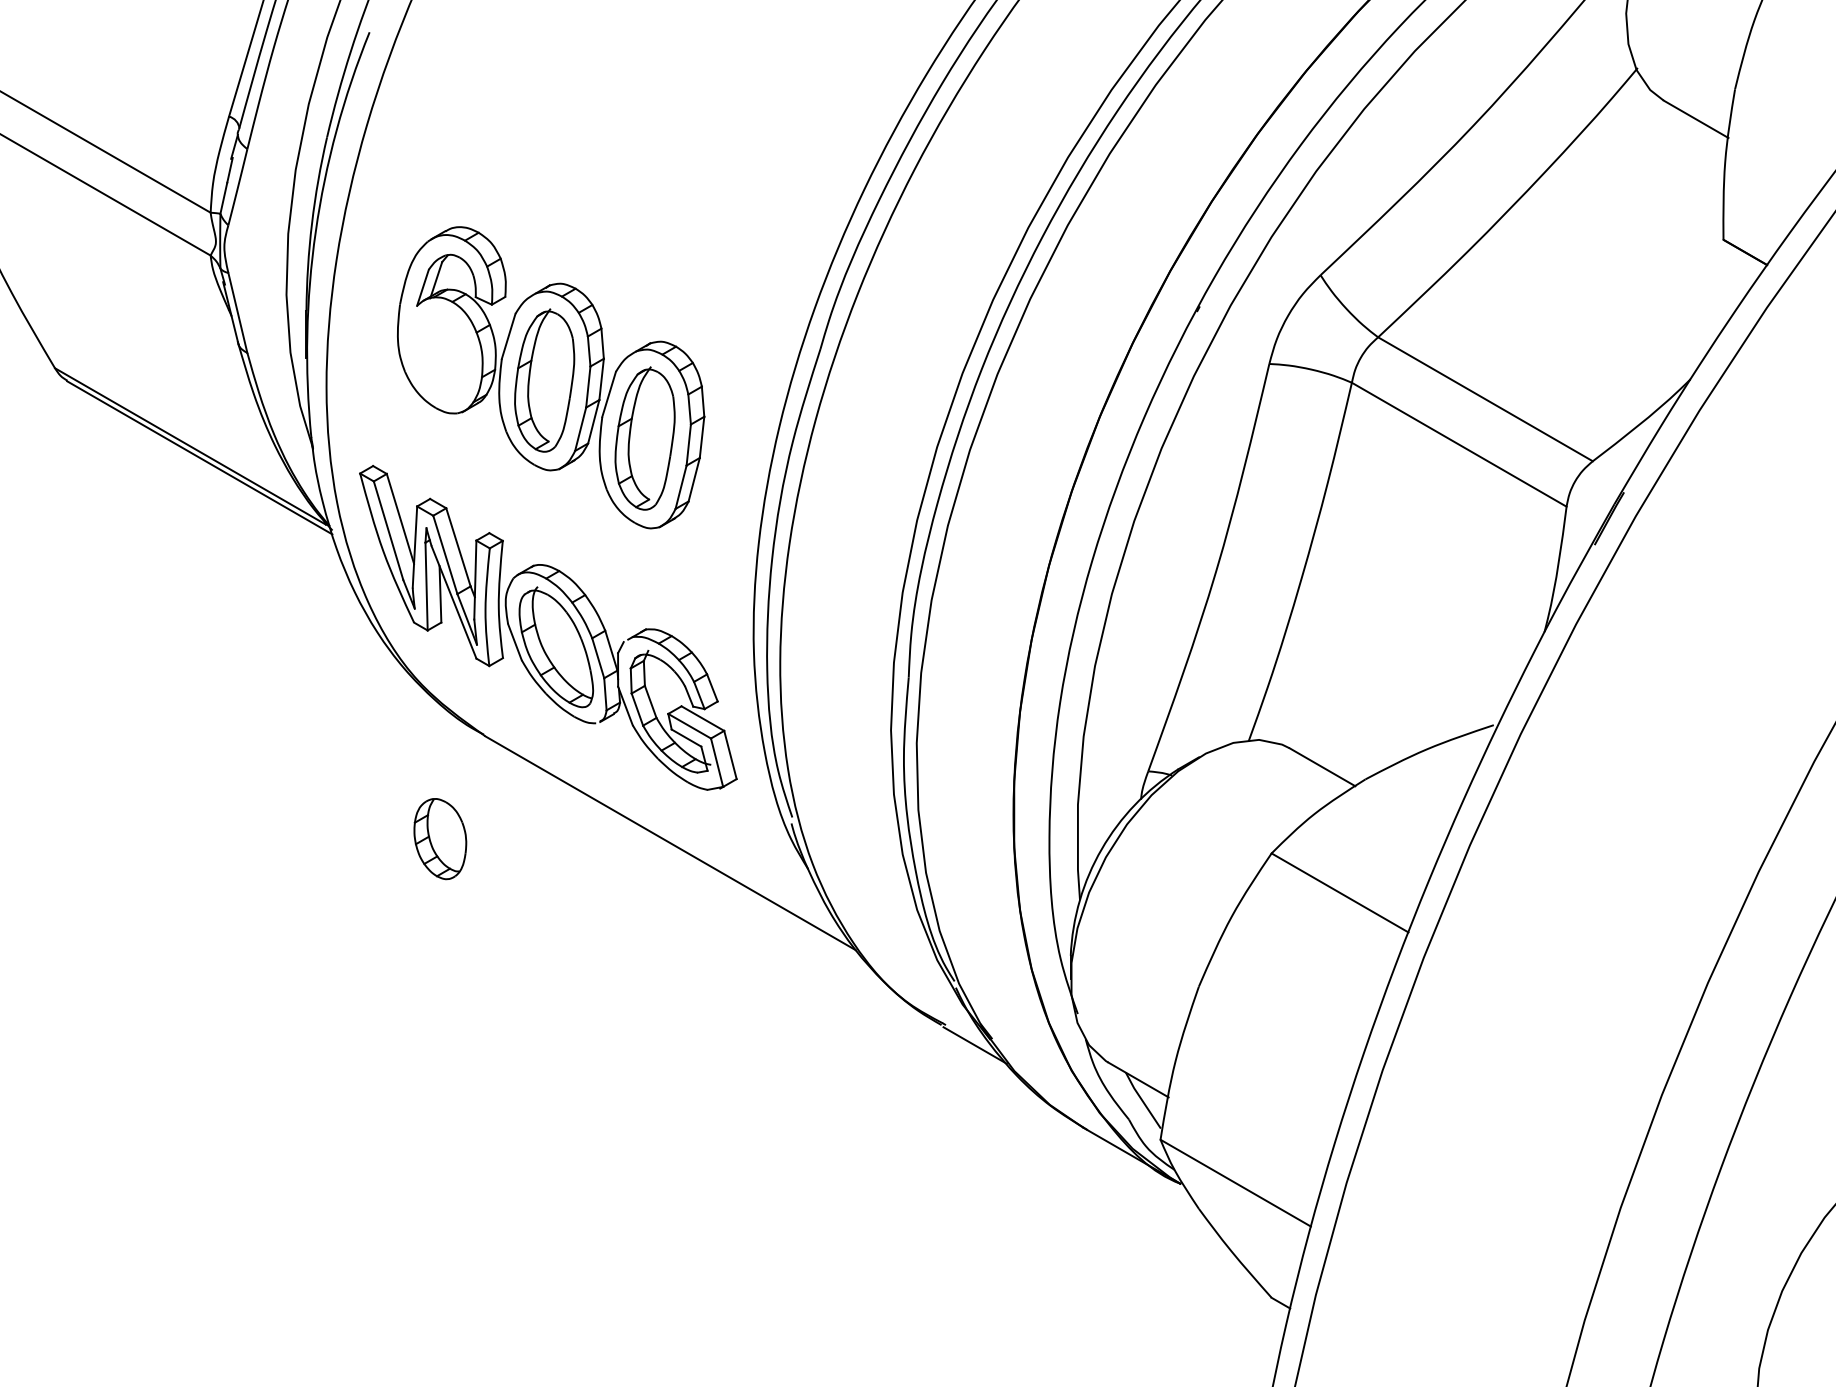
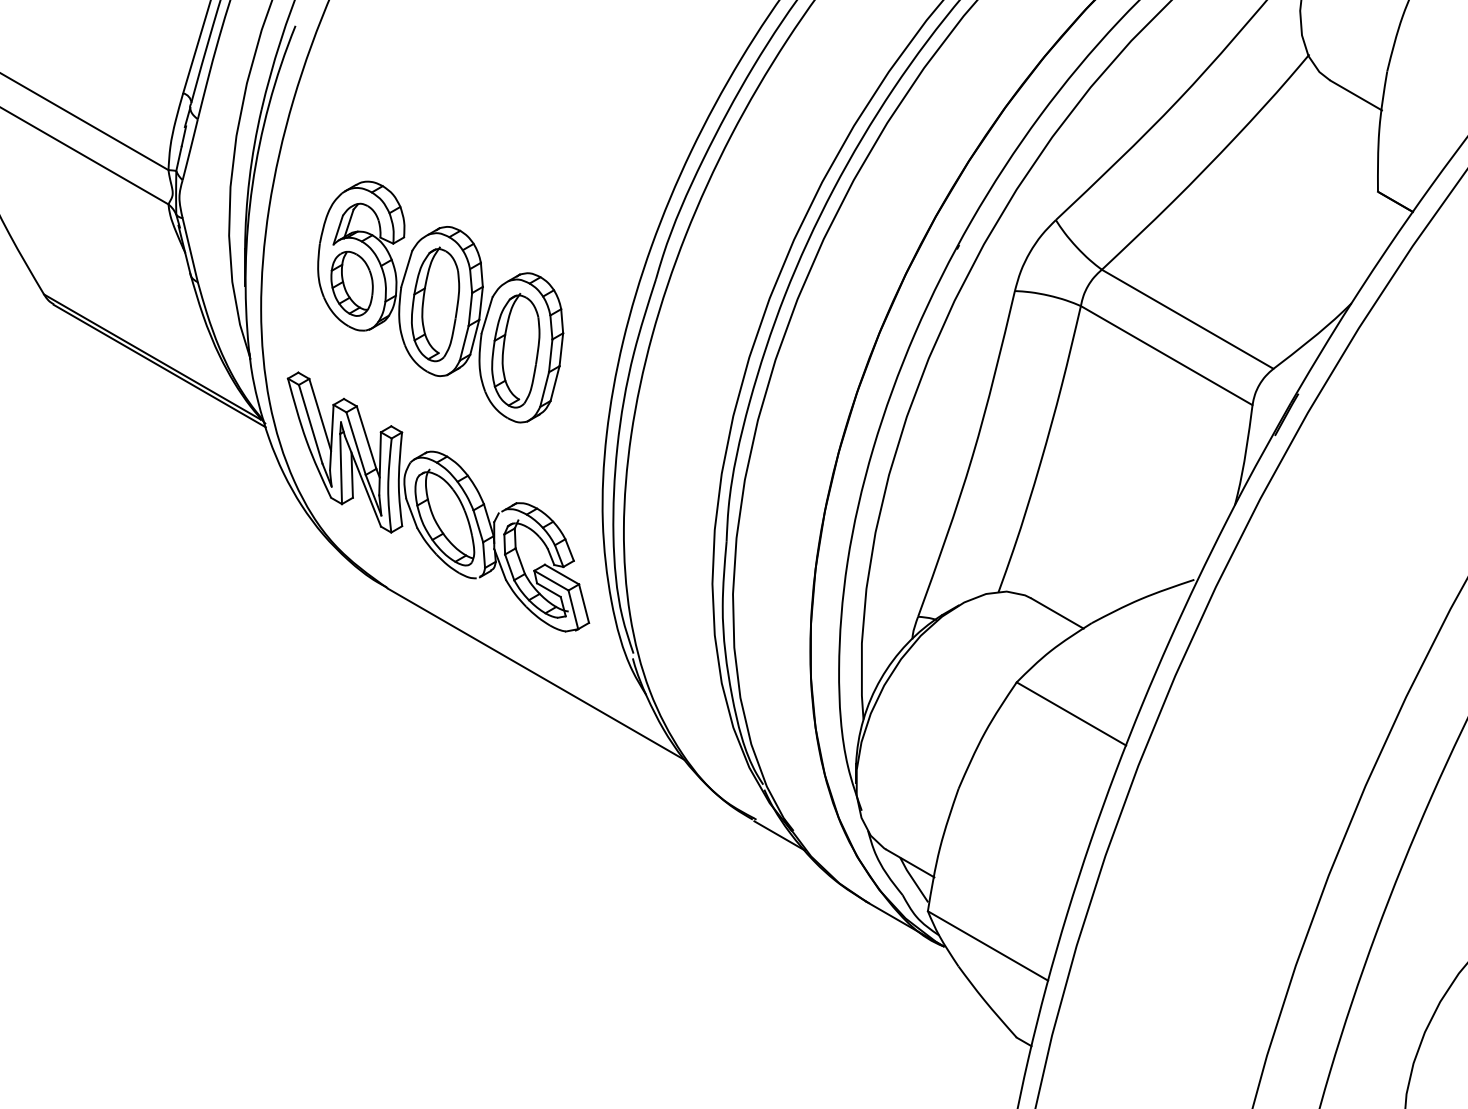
part: (439, 838) -> (351, 283), moved

